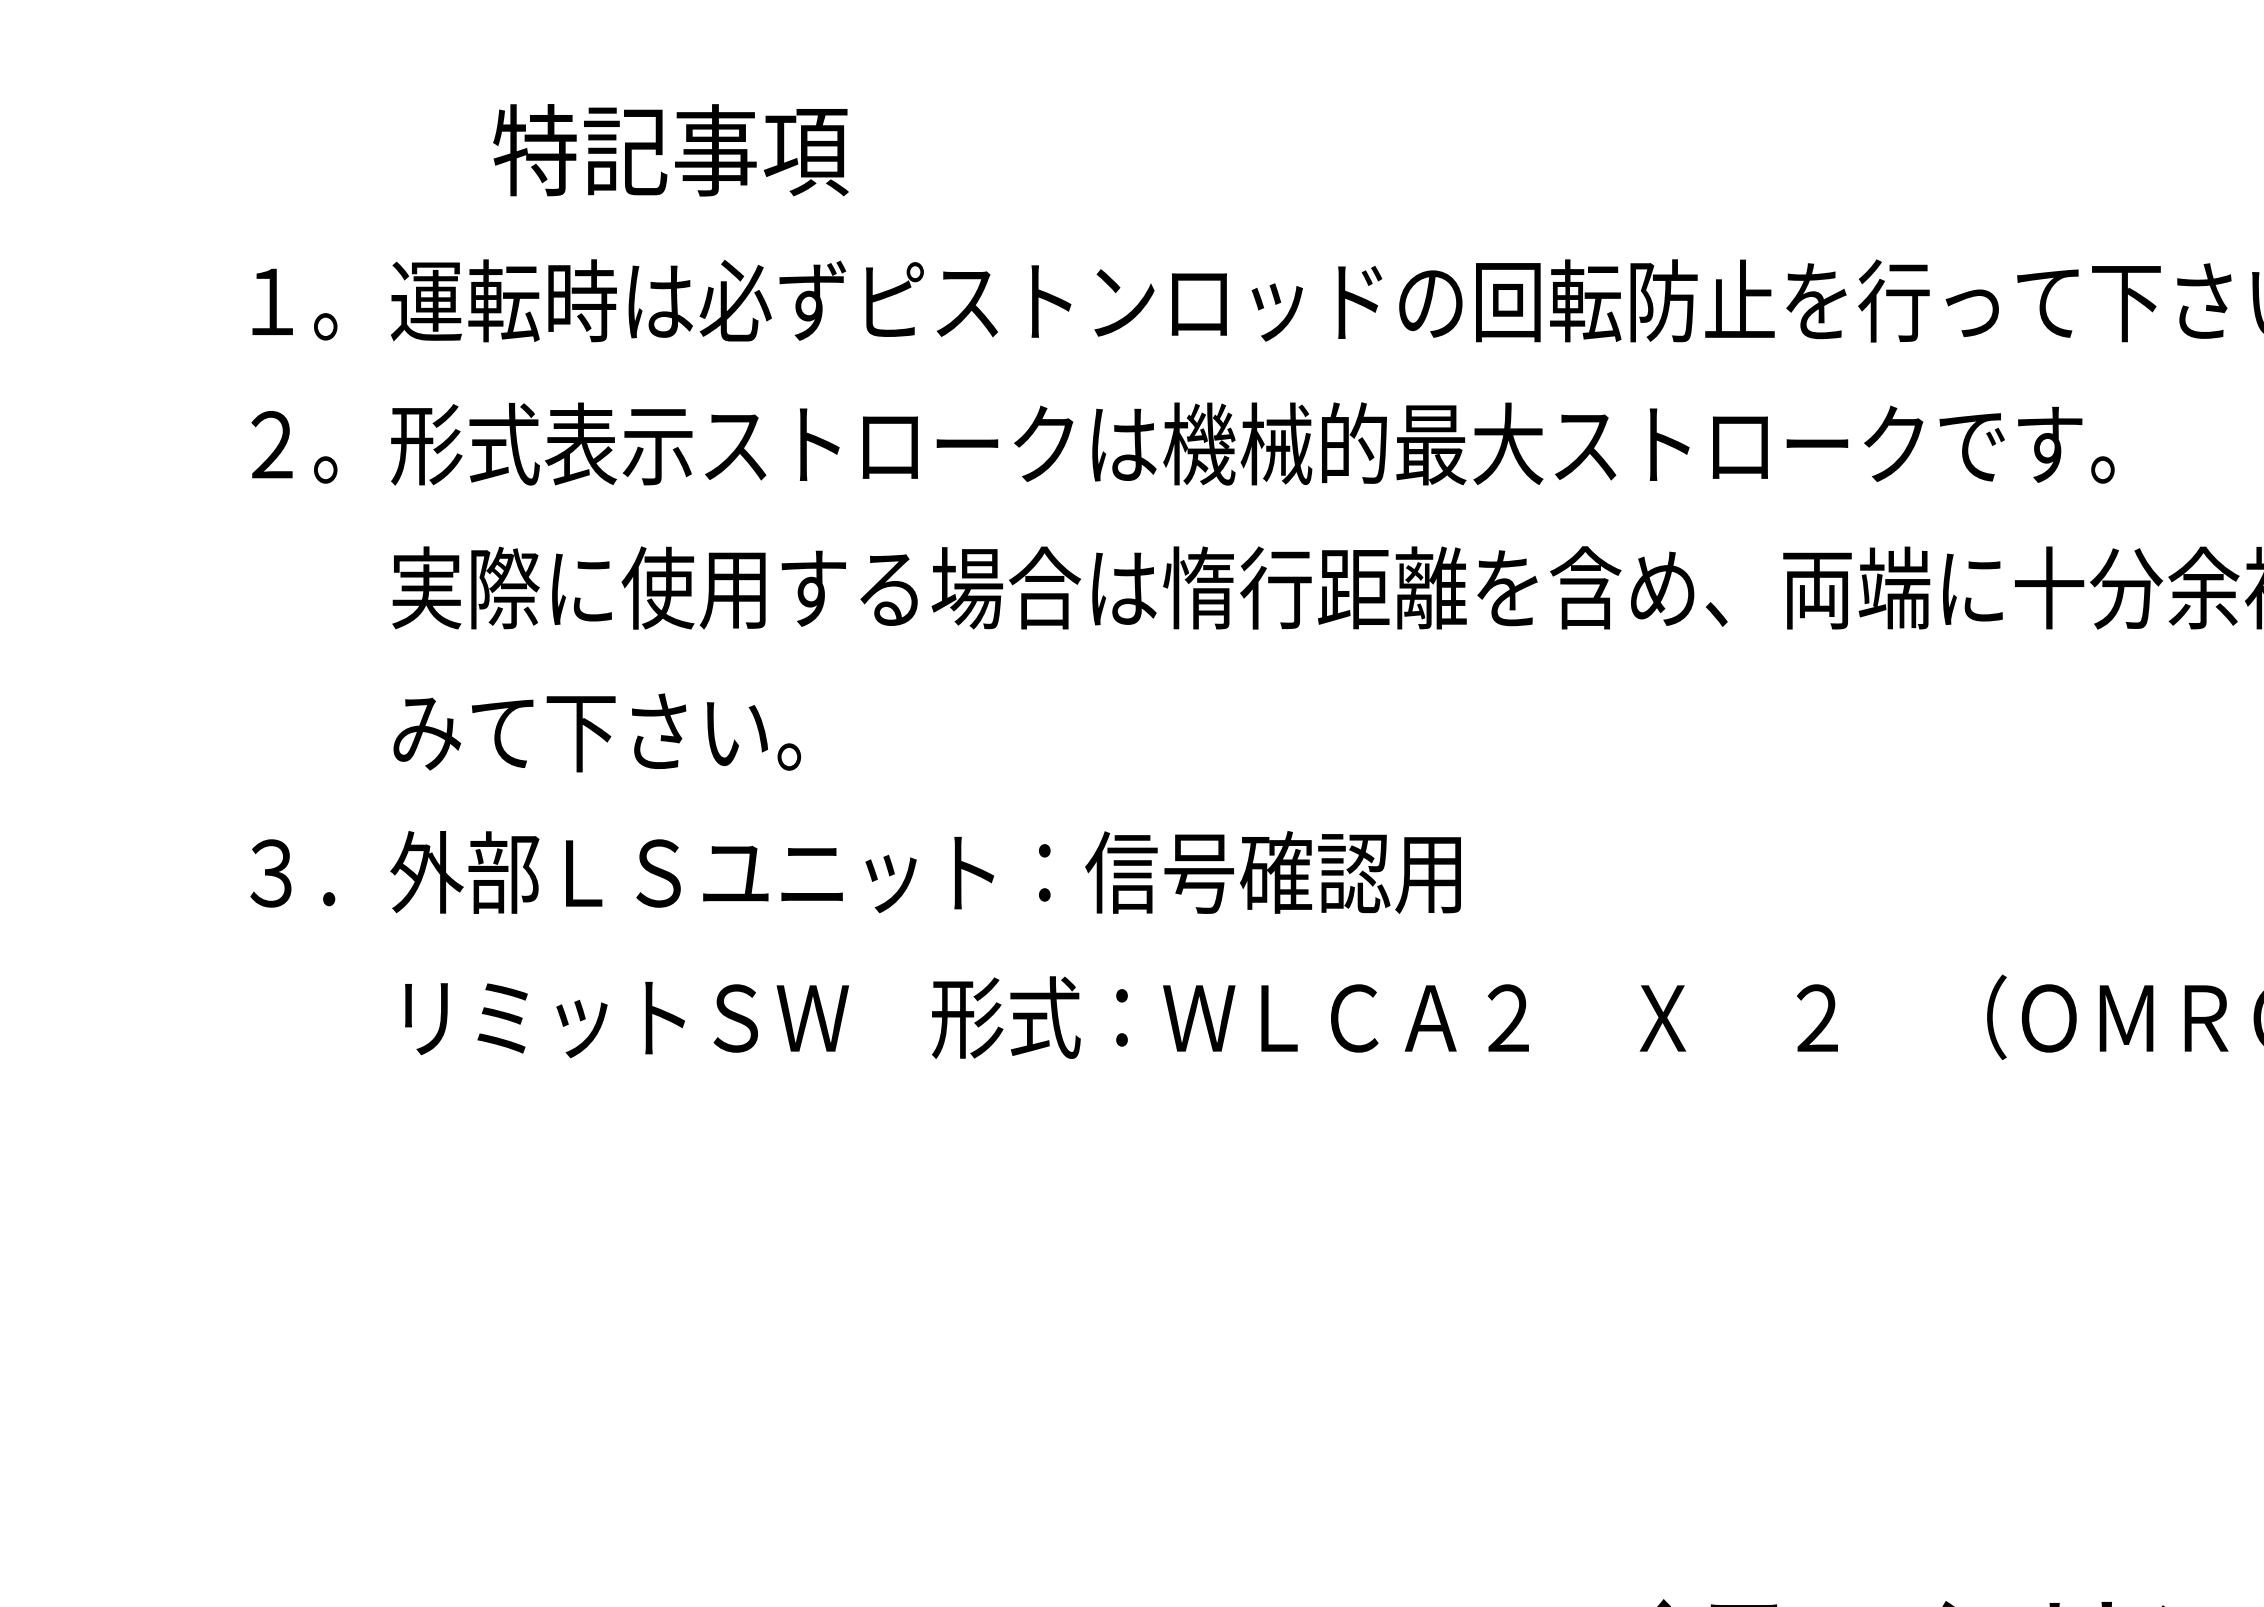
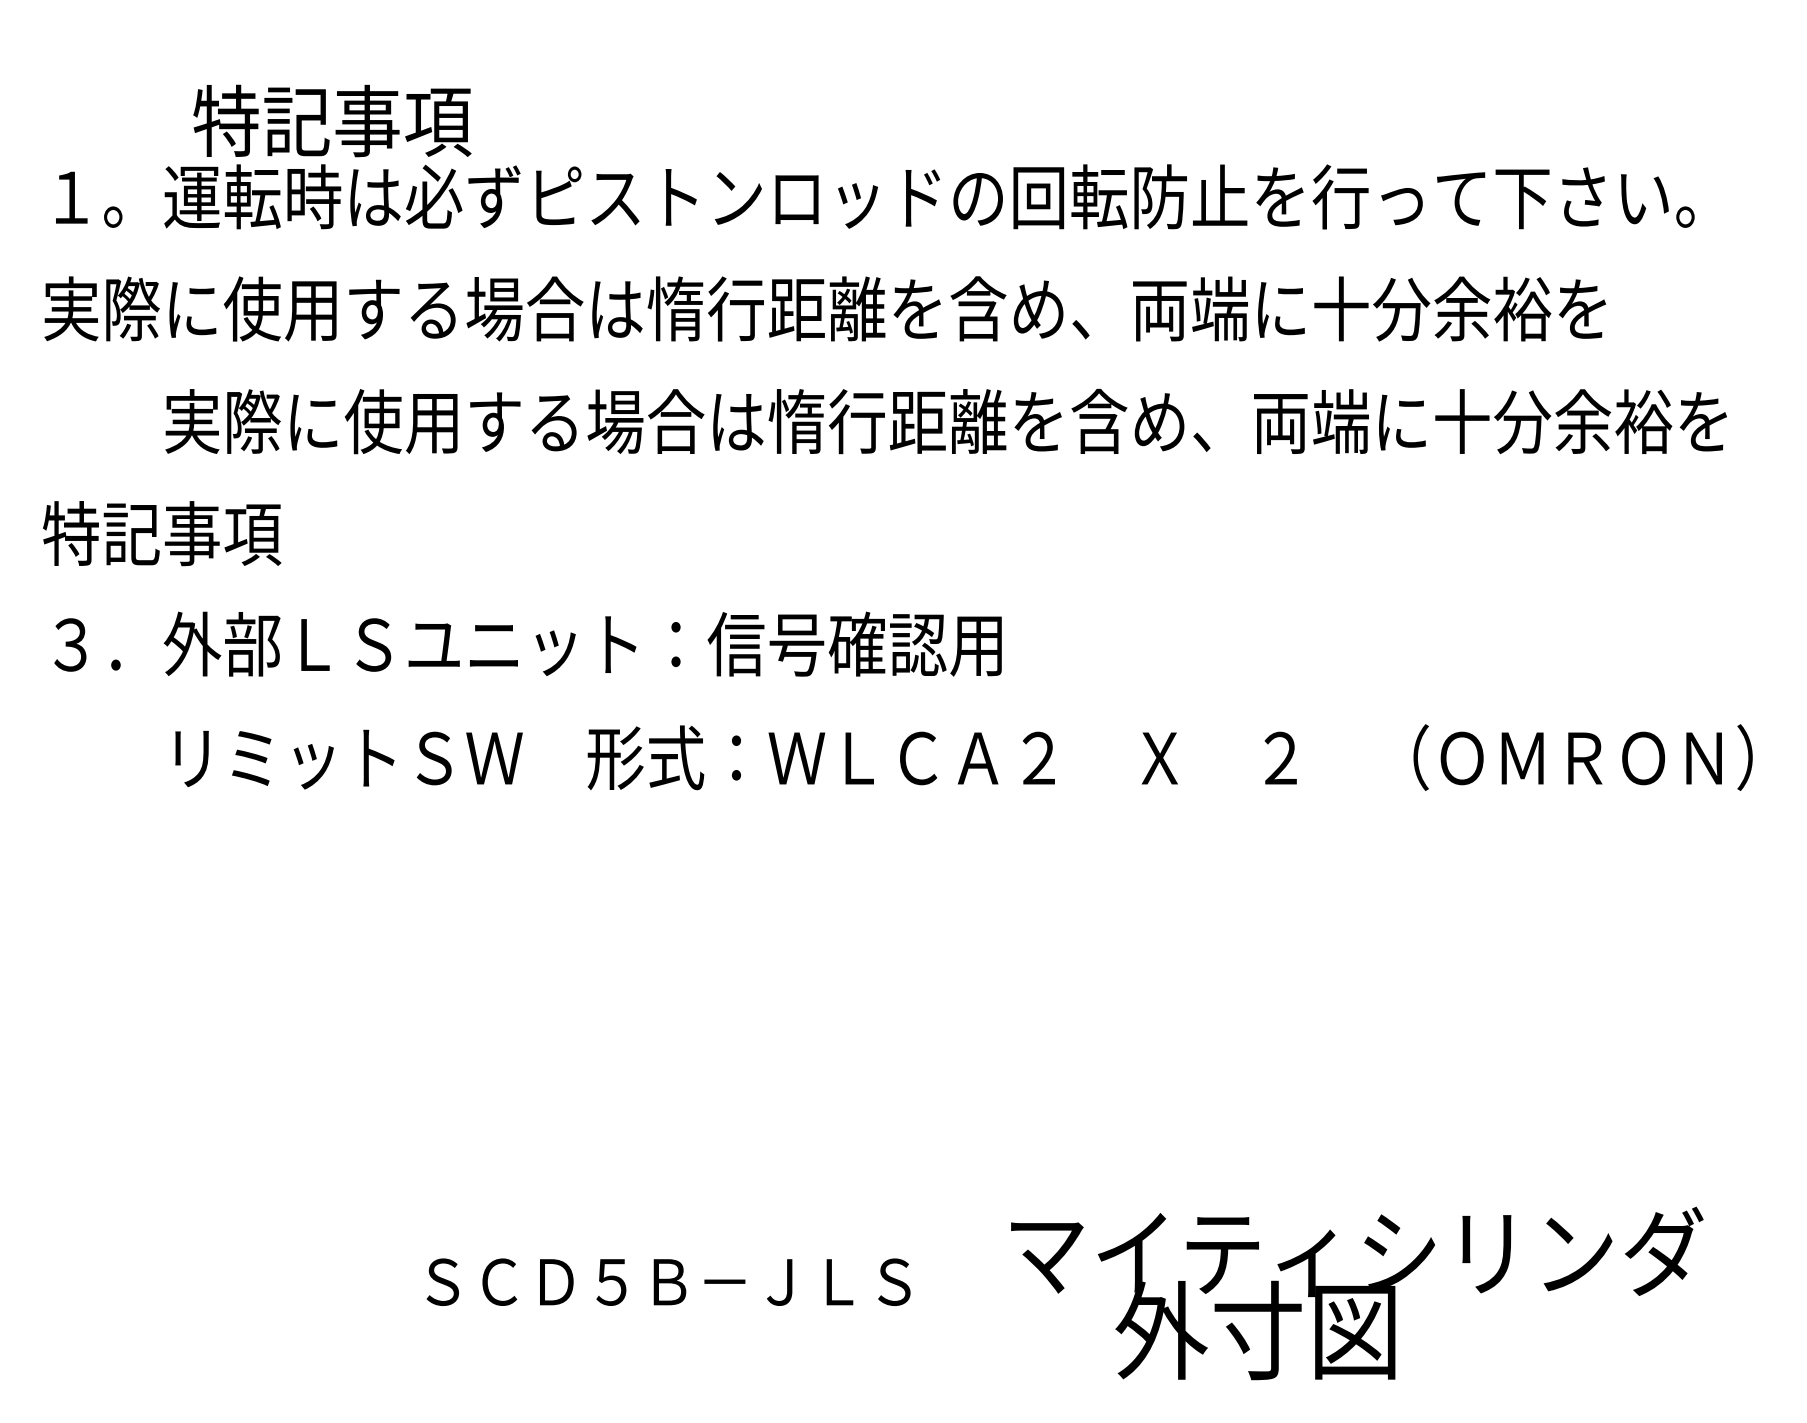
text: (671, 149) -> (332, 120), moved
text: (1235, 443) -> (825, 308), ２。形式表示ストロークは機械的最大ストロークです。 -> 実際に使用する場合は惰行距離を含め、両端に十分余裕を
text: (518, 731) -> (264, 533), みて下さい。 -> 特記事項

